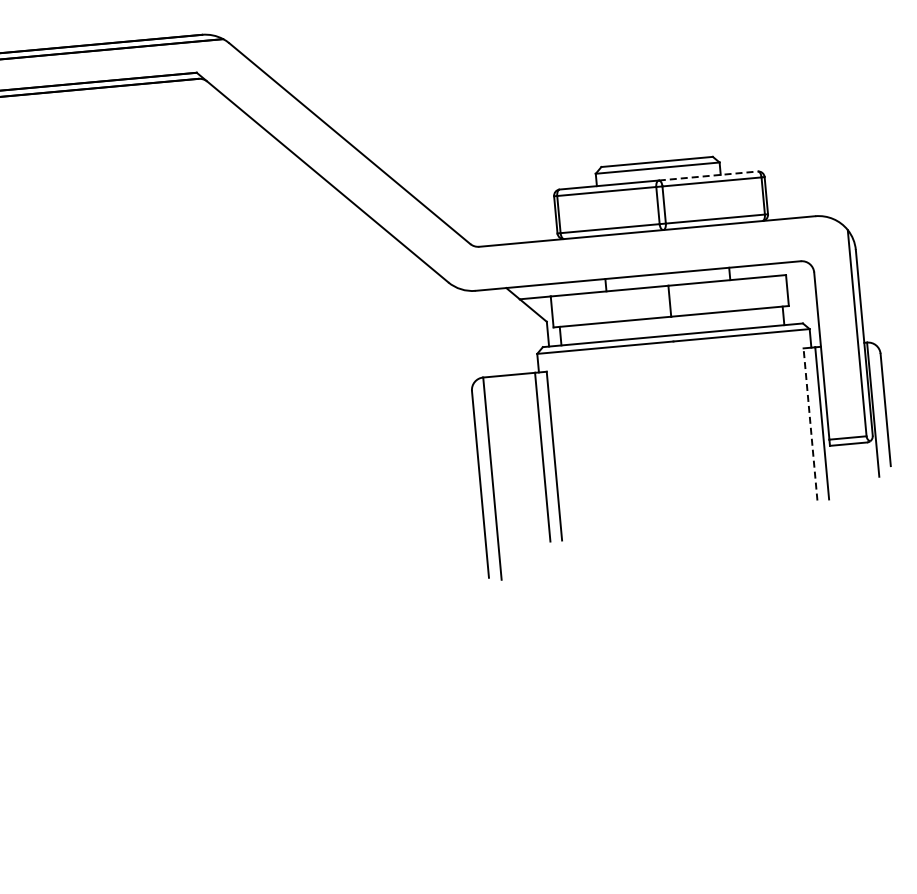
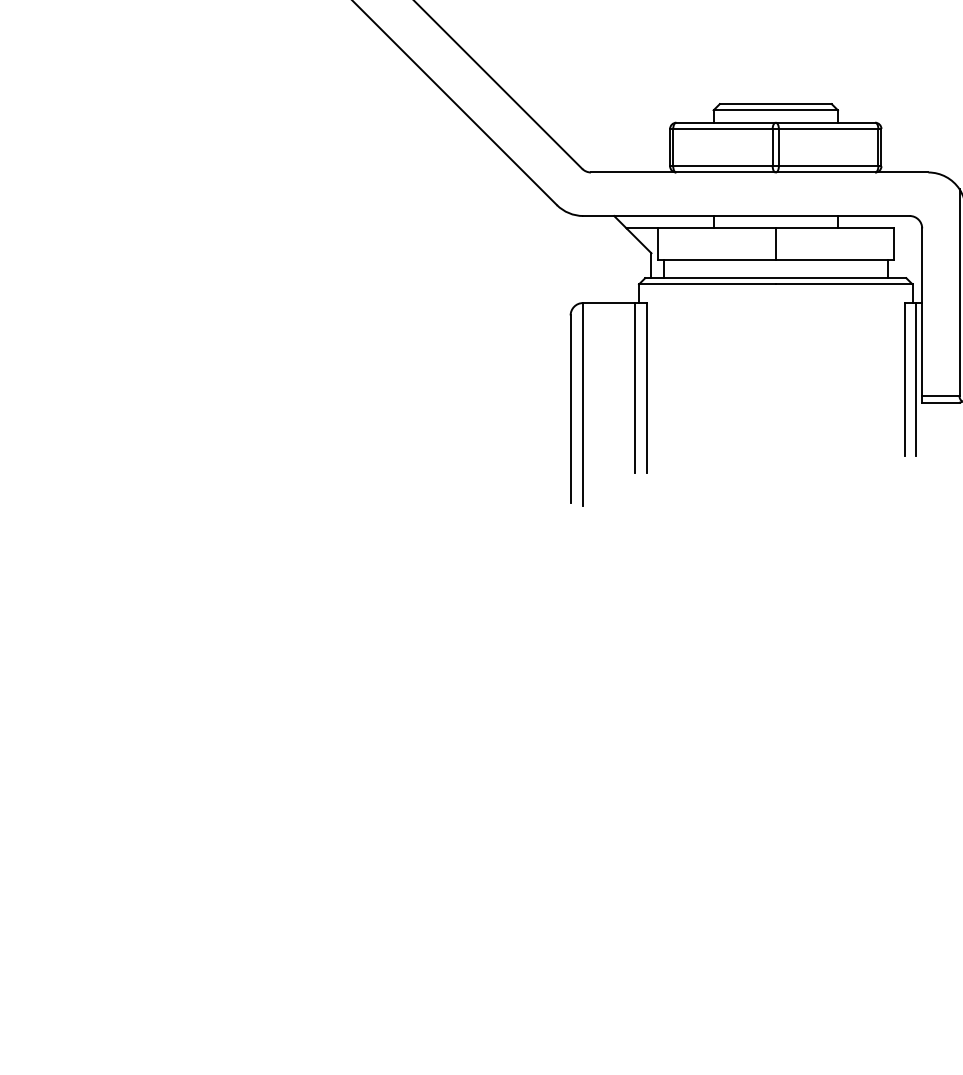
line: (708, 175) -> (825, 122), dashed -> solid
line: (810, 423) -> (904, 378), dashed -> solid

